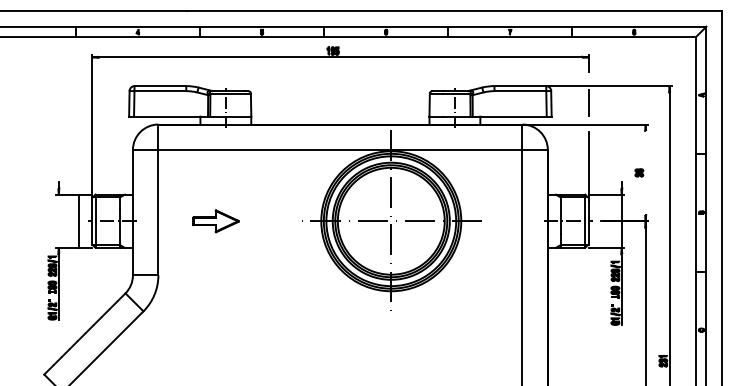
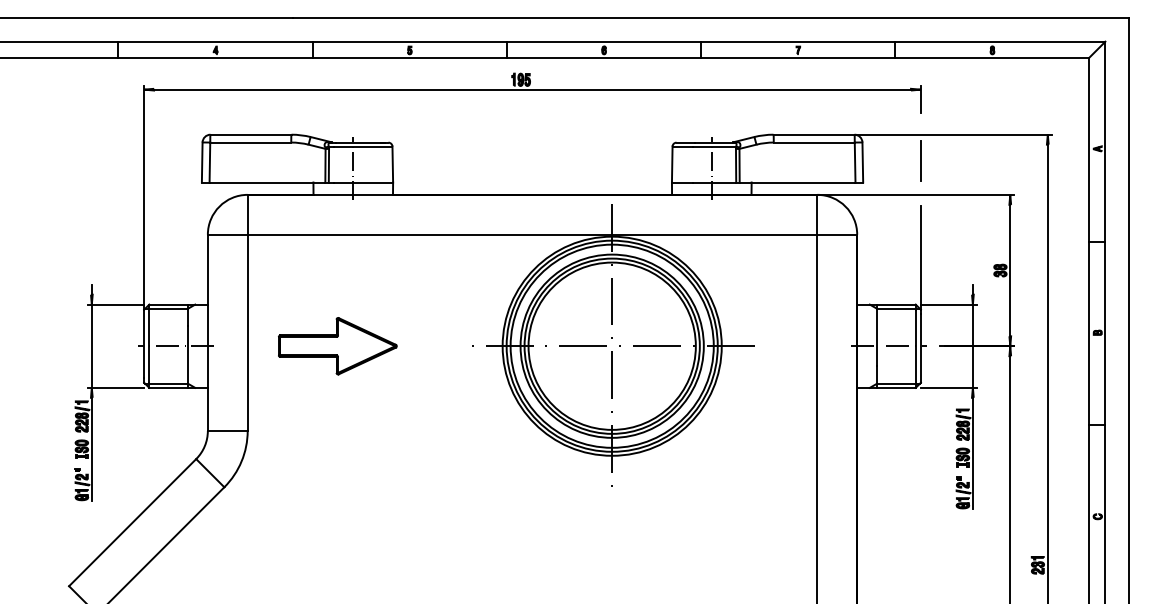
line: (645, 172) -> (1010, 269), added
line: (78, 220) -> (91, 345), moved
part: (215, 221) -> (337, 346), size x1.67

